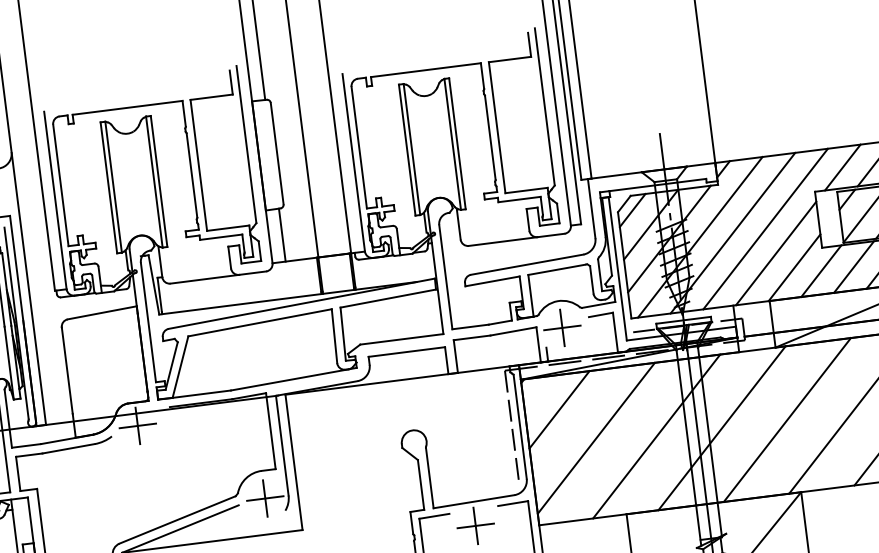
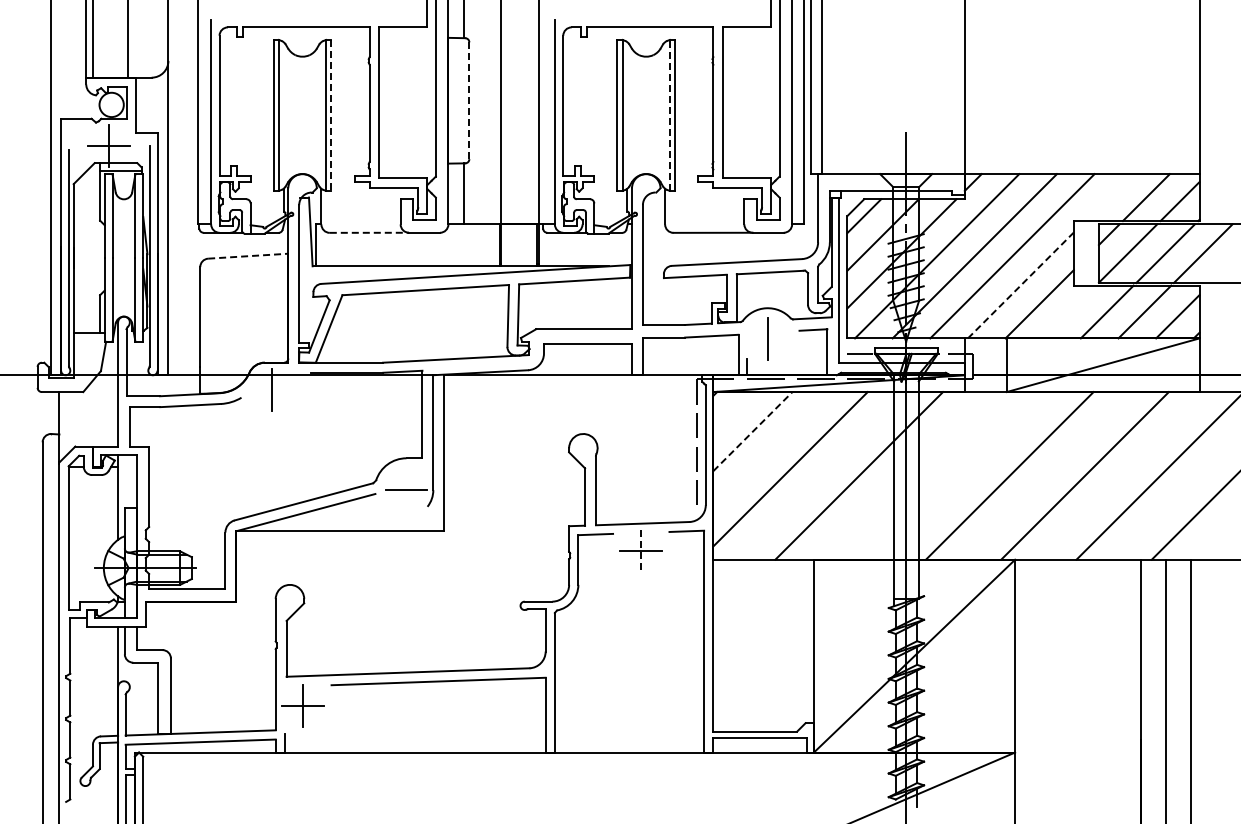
line: (452, 143) -> (669, 114), solid -> dashed
line: (277, 154) -> (469, 101), solid -> dashed
line: (842, 167) -> (1108, 197), removed
line: (159, 181) -> (331, 115), solid -> dashed
line: (775, 253) -> (1020, 285), solid -> dashed
line: (821, 270) -> (1069, 311), removed
line: (204, 278) -> (369, 232), solid -> dashed
line: (102, 313) -> (248, 256), solid -> dashed
line: (562, 328) -> (767, 339), removed
line: (559, 409) -> (752, 431), solid -> dashed
line: (137, 425) -> (272, 389), removed
line: (722, 427) -> (934, 475), removed
line: (265, 498) -> (406, 490), removed
line: (476, 526) -> (641, 551), solid -> dashed

